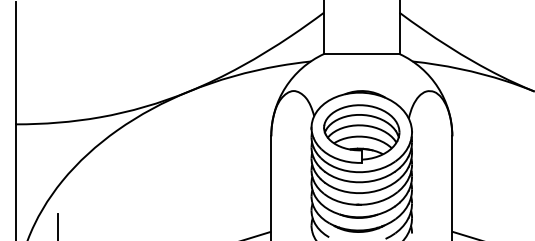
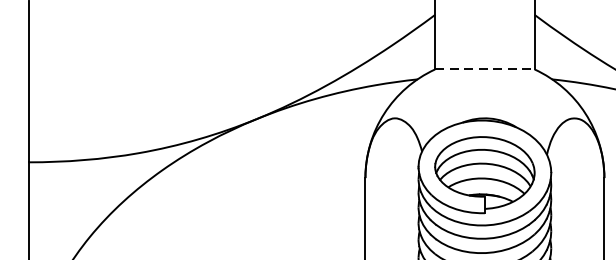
line: (361, 54) -> (484, 70), solid -> dashed

